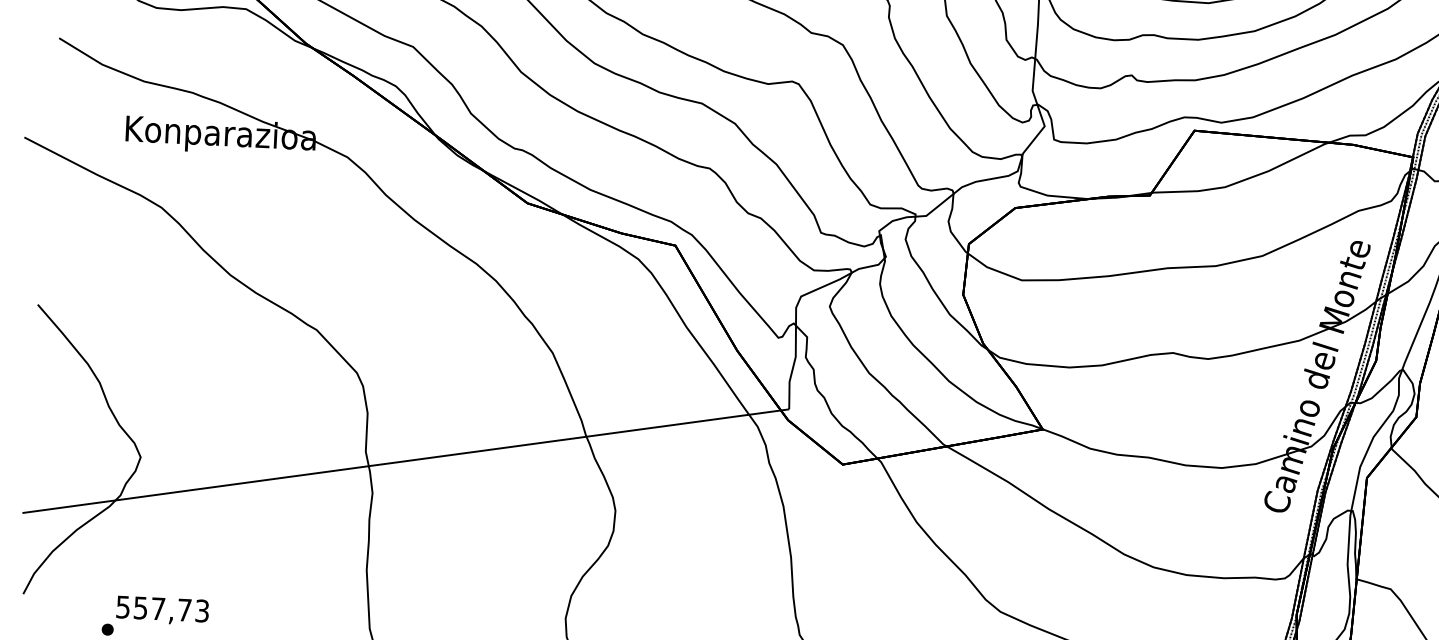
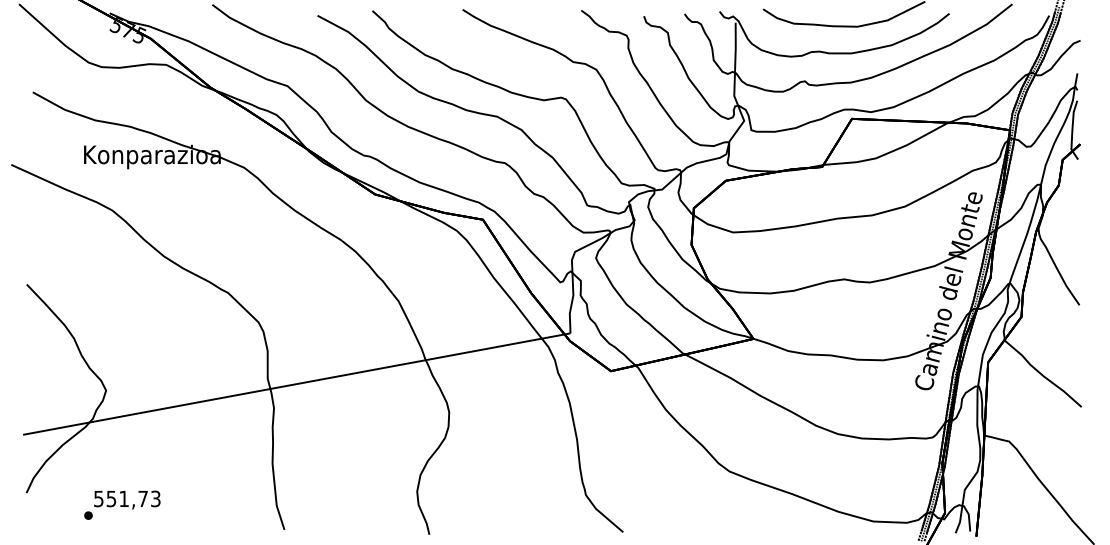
text: (157, 608) -> (123, 498), 557,73 -> 551,73

